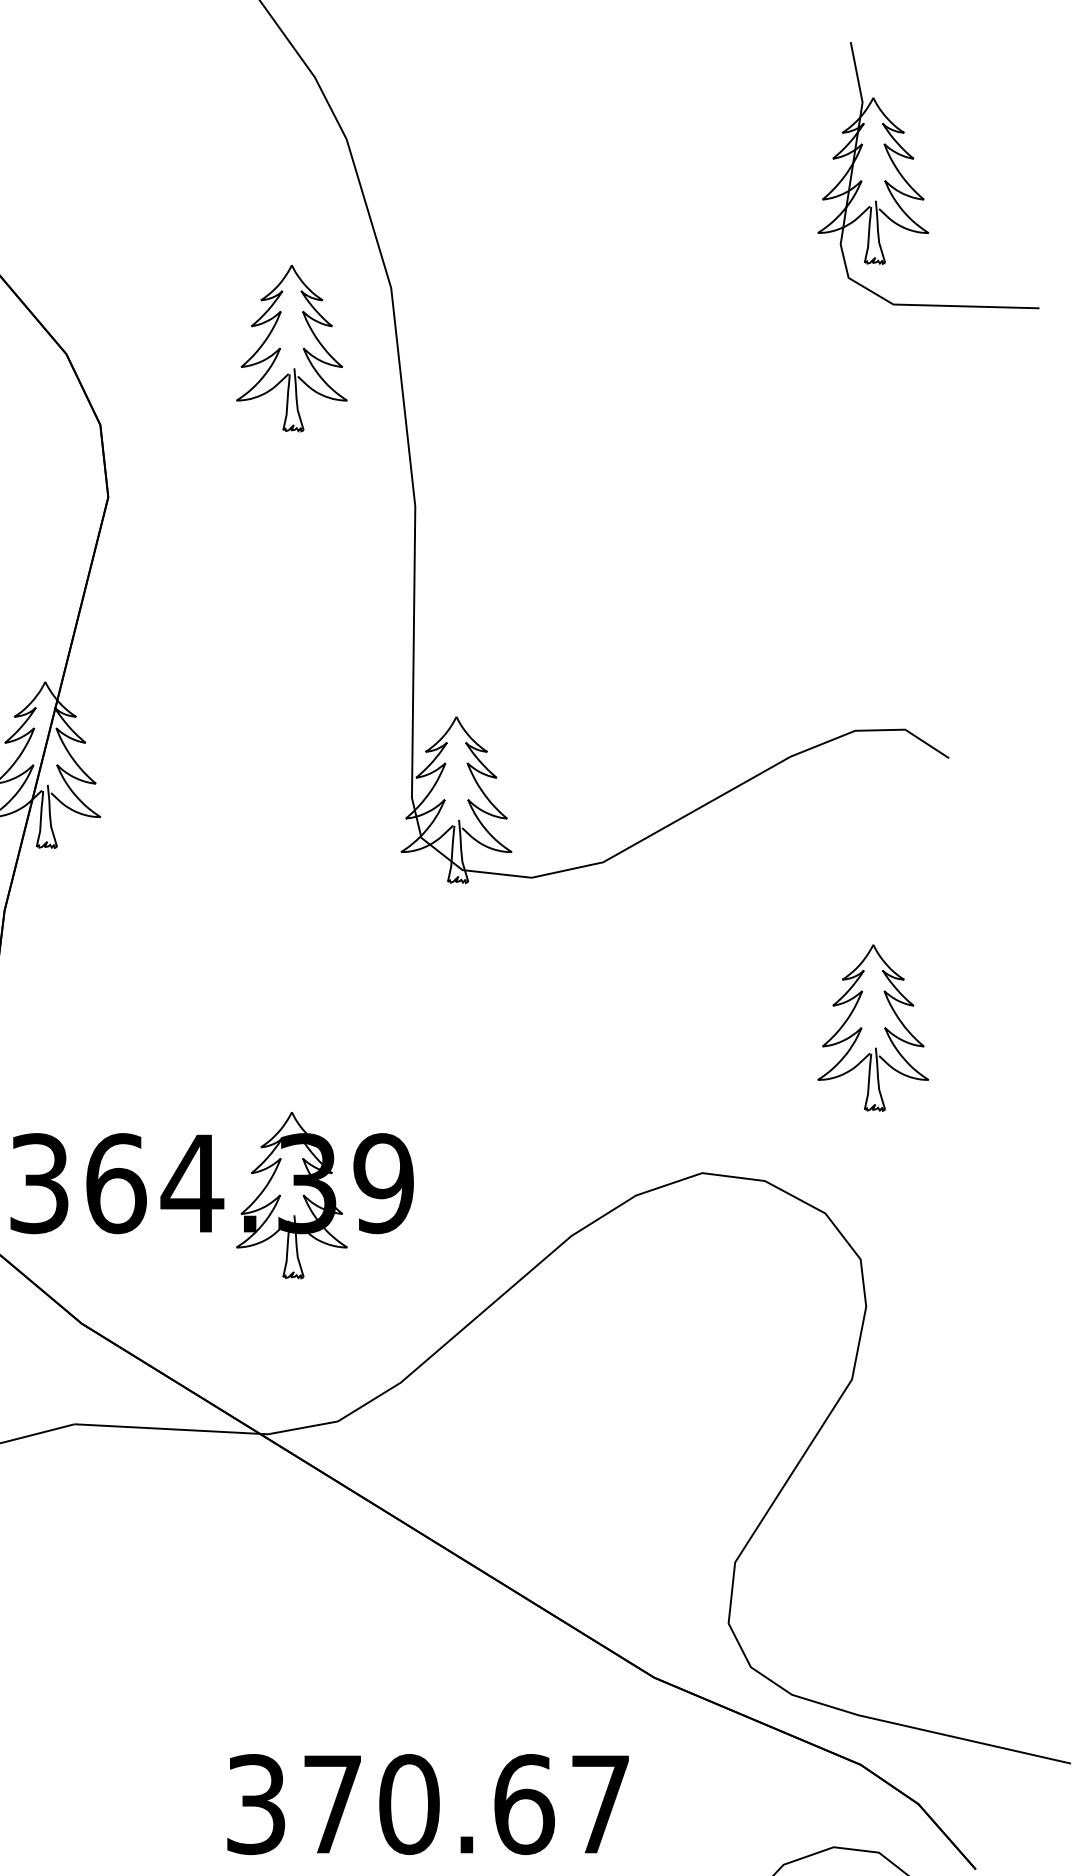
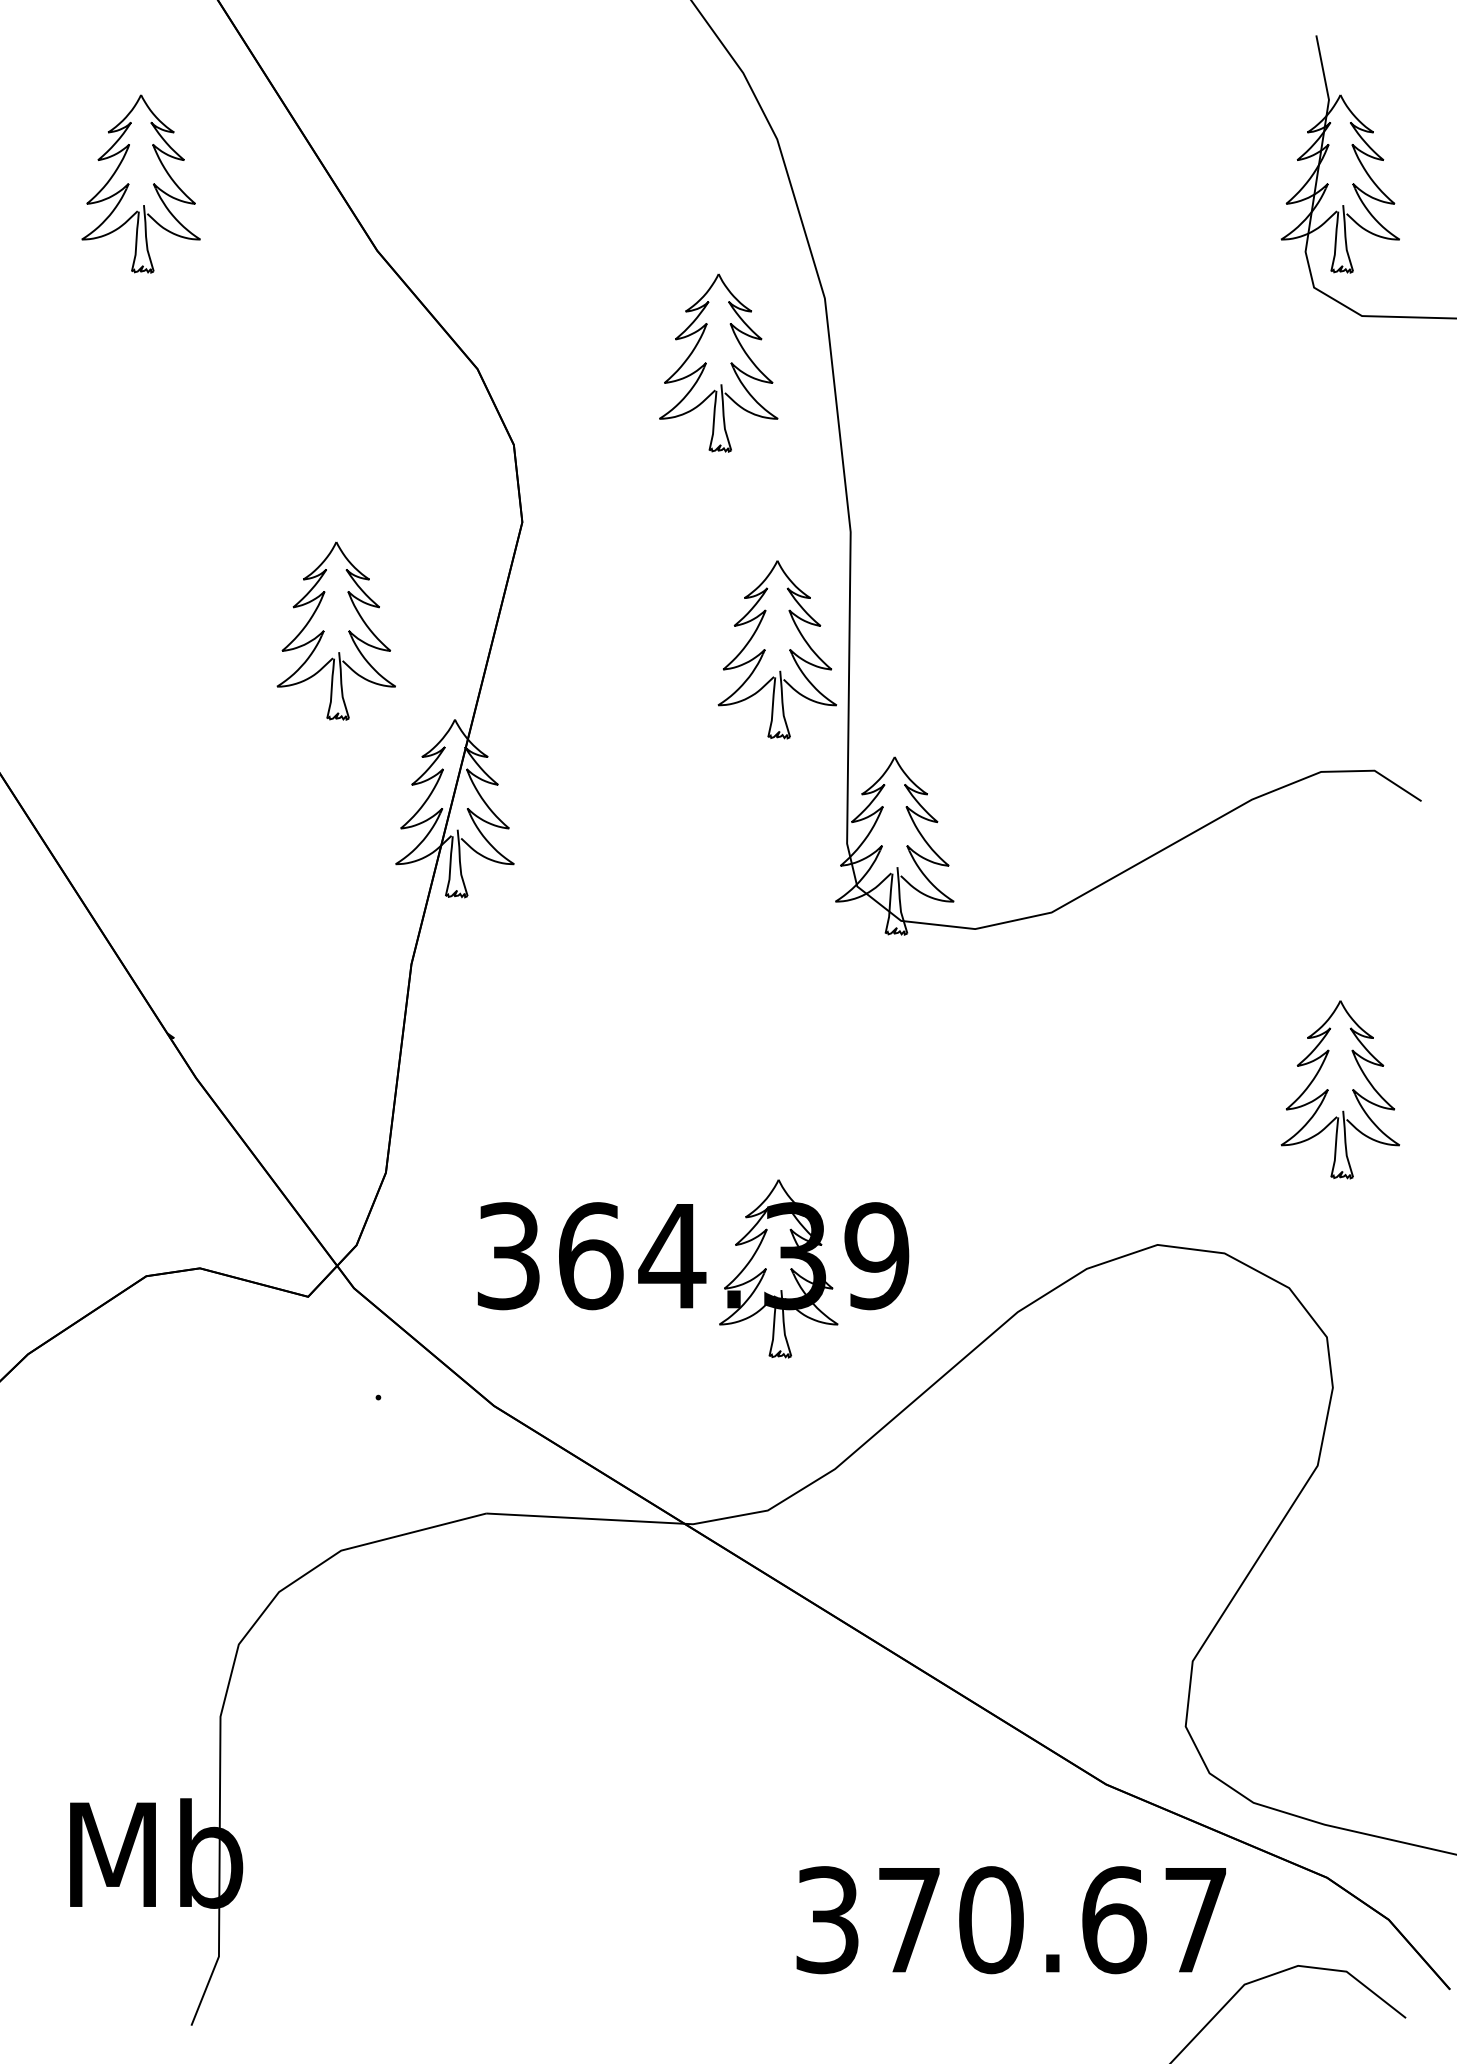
part: (335, 616) -> (765, 649), added
part: (212, 1195) -> (693, 1268), moved
text: (427, 1804) -> (1010, 1920), moved

